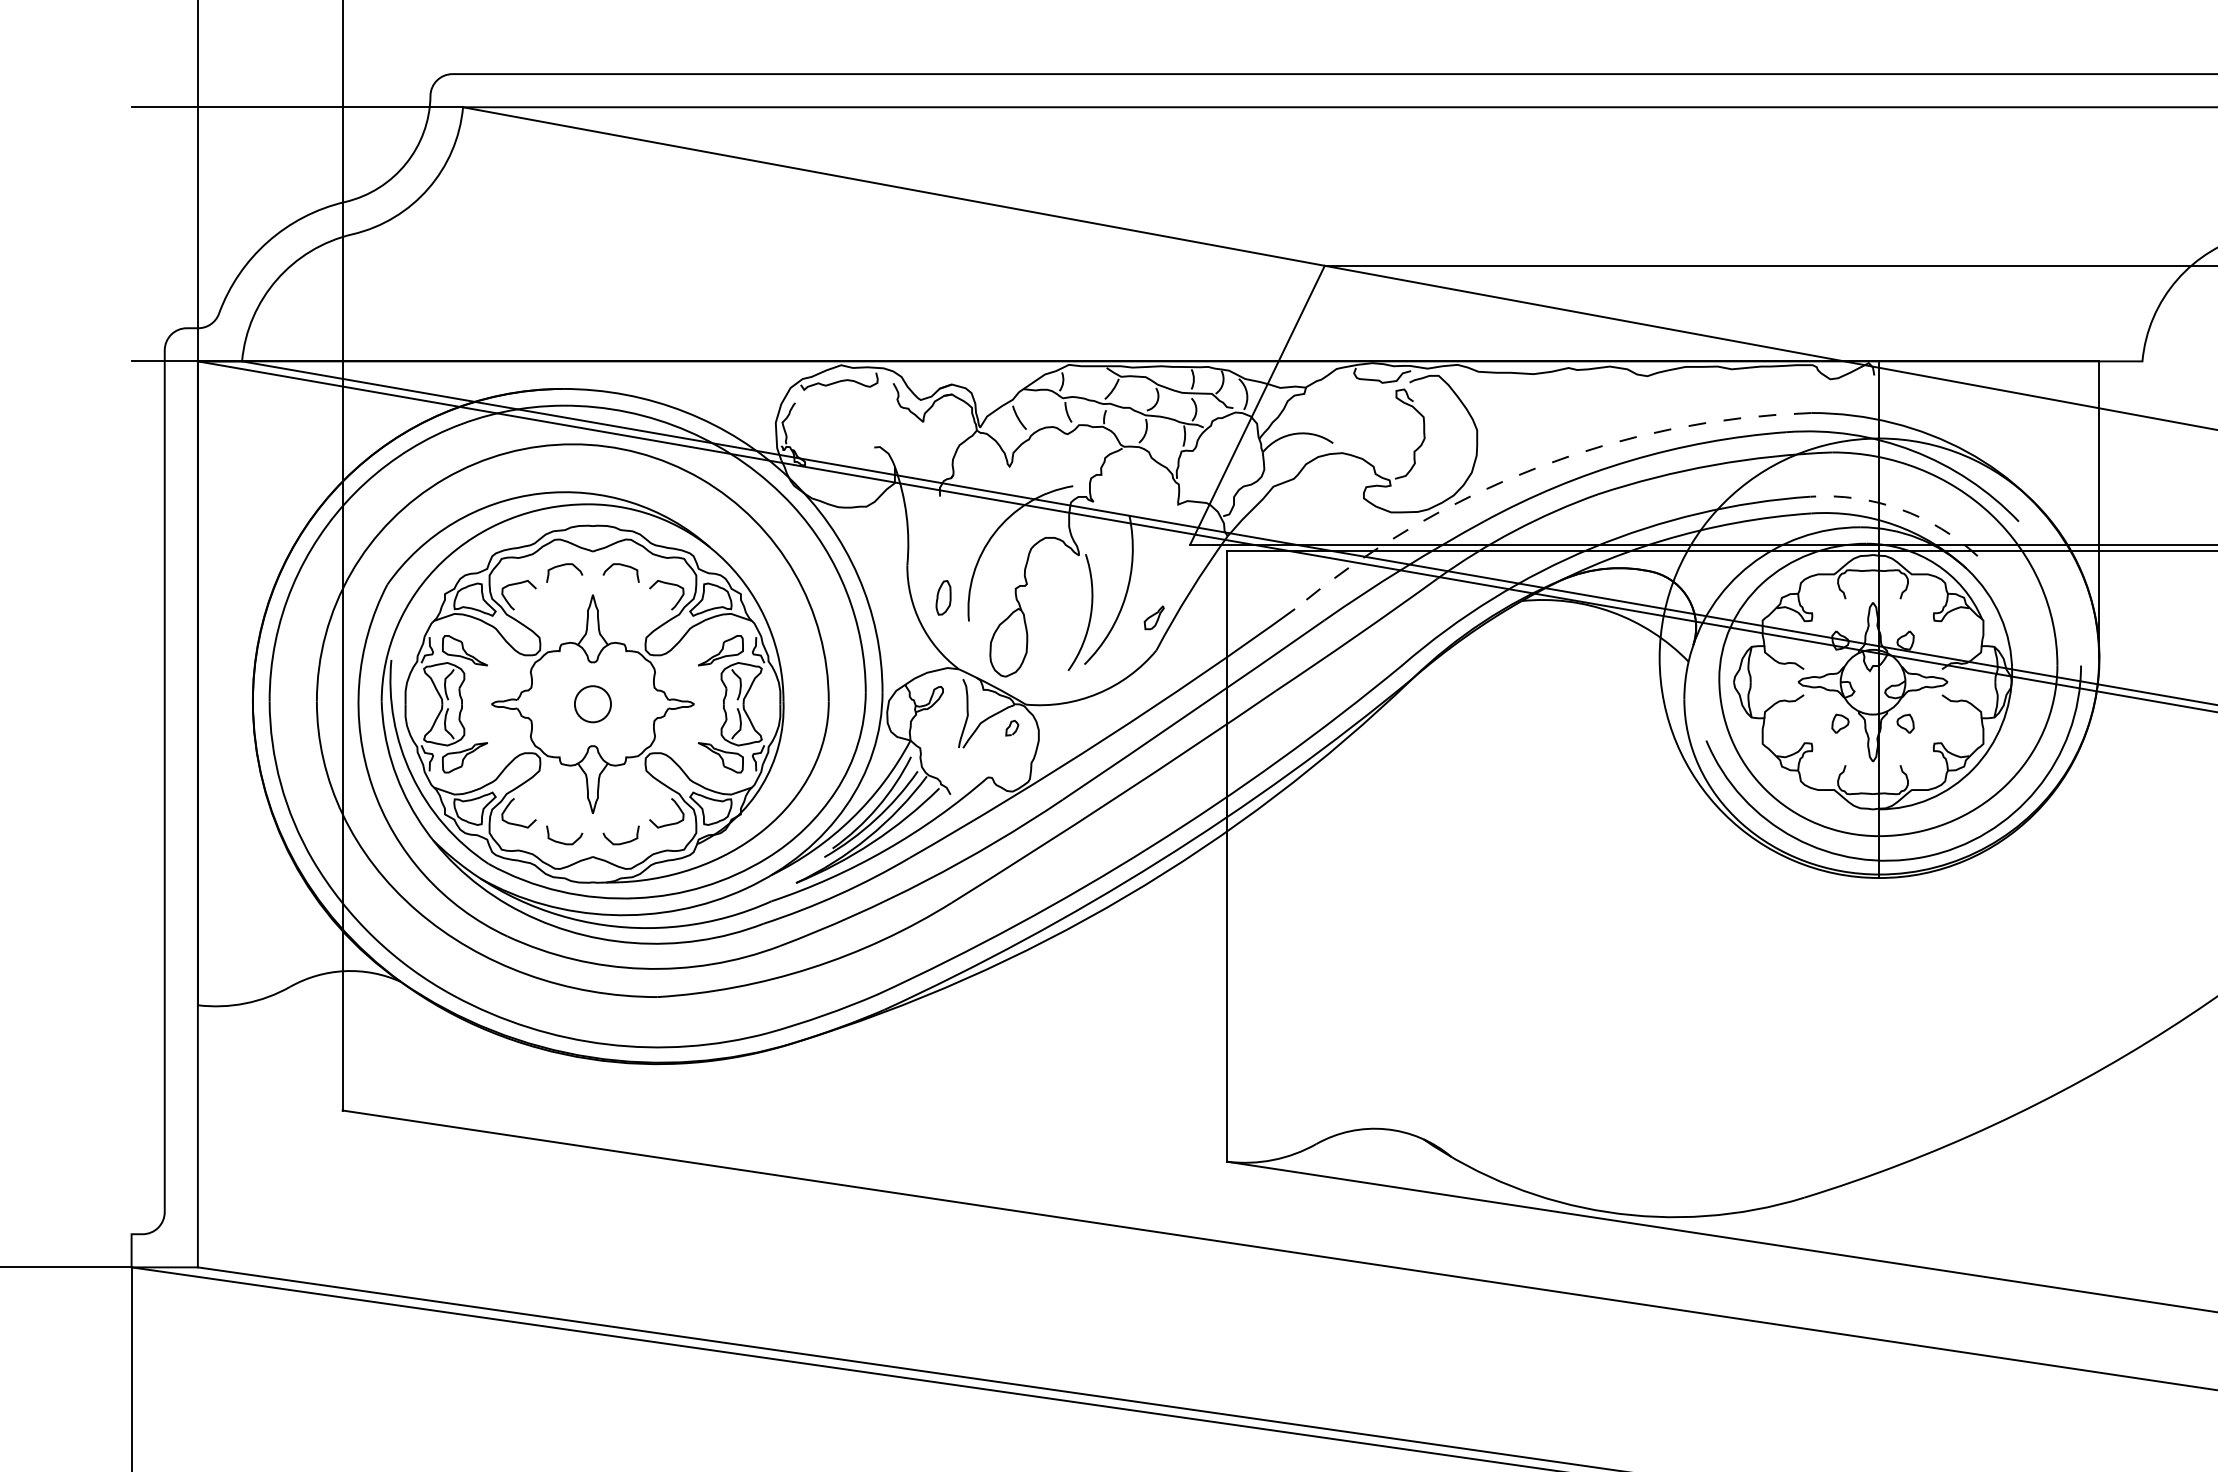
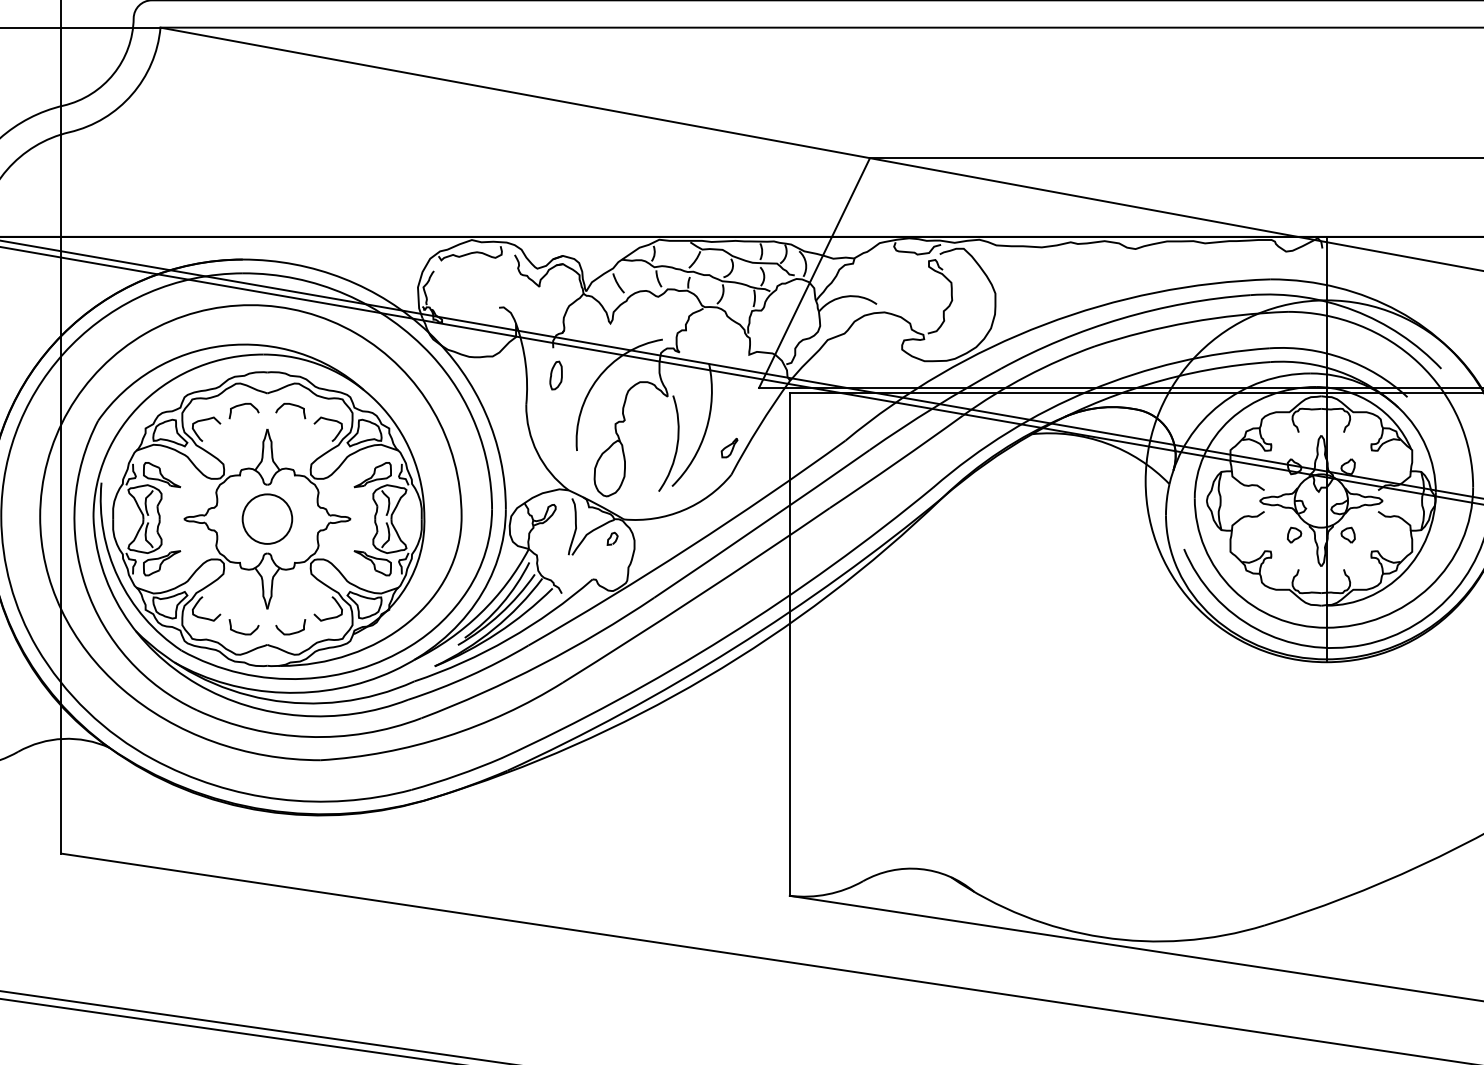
arc: (1536, 467) -> (1044, 324), dashed -> solid
arc: (1900, 509) -> (1343, 358), dashed -> solid
part: (943, 597) -> (556, 375), moved
circle: (592, 704) -> (267, 519), size x1.67

